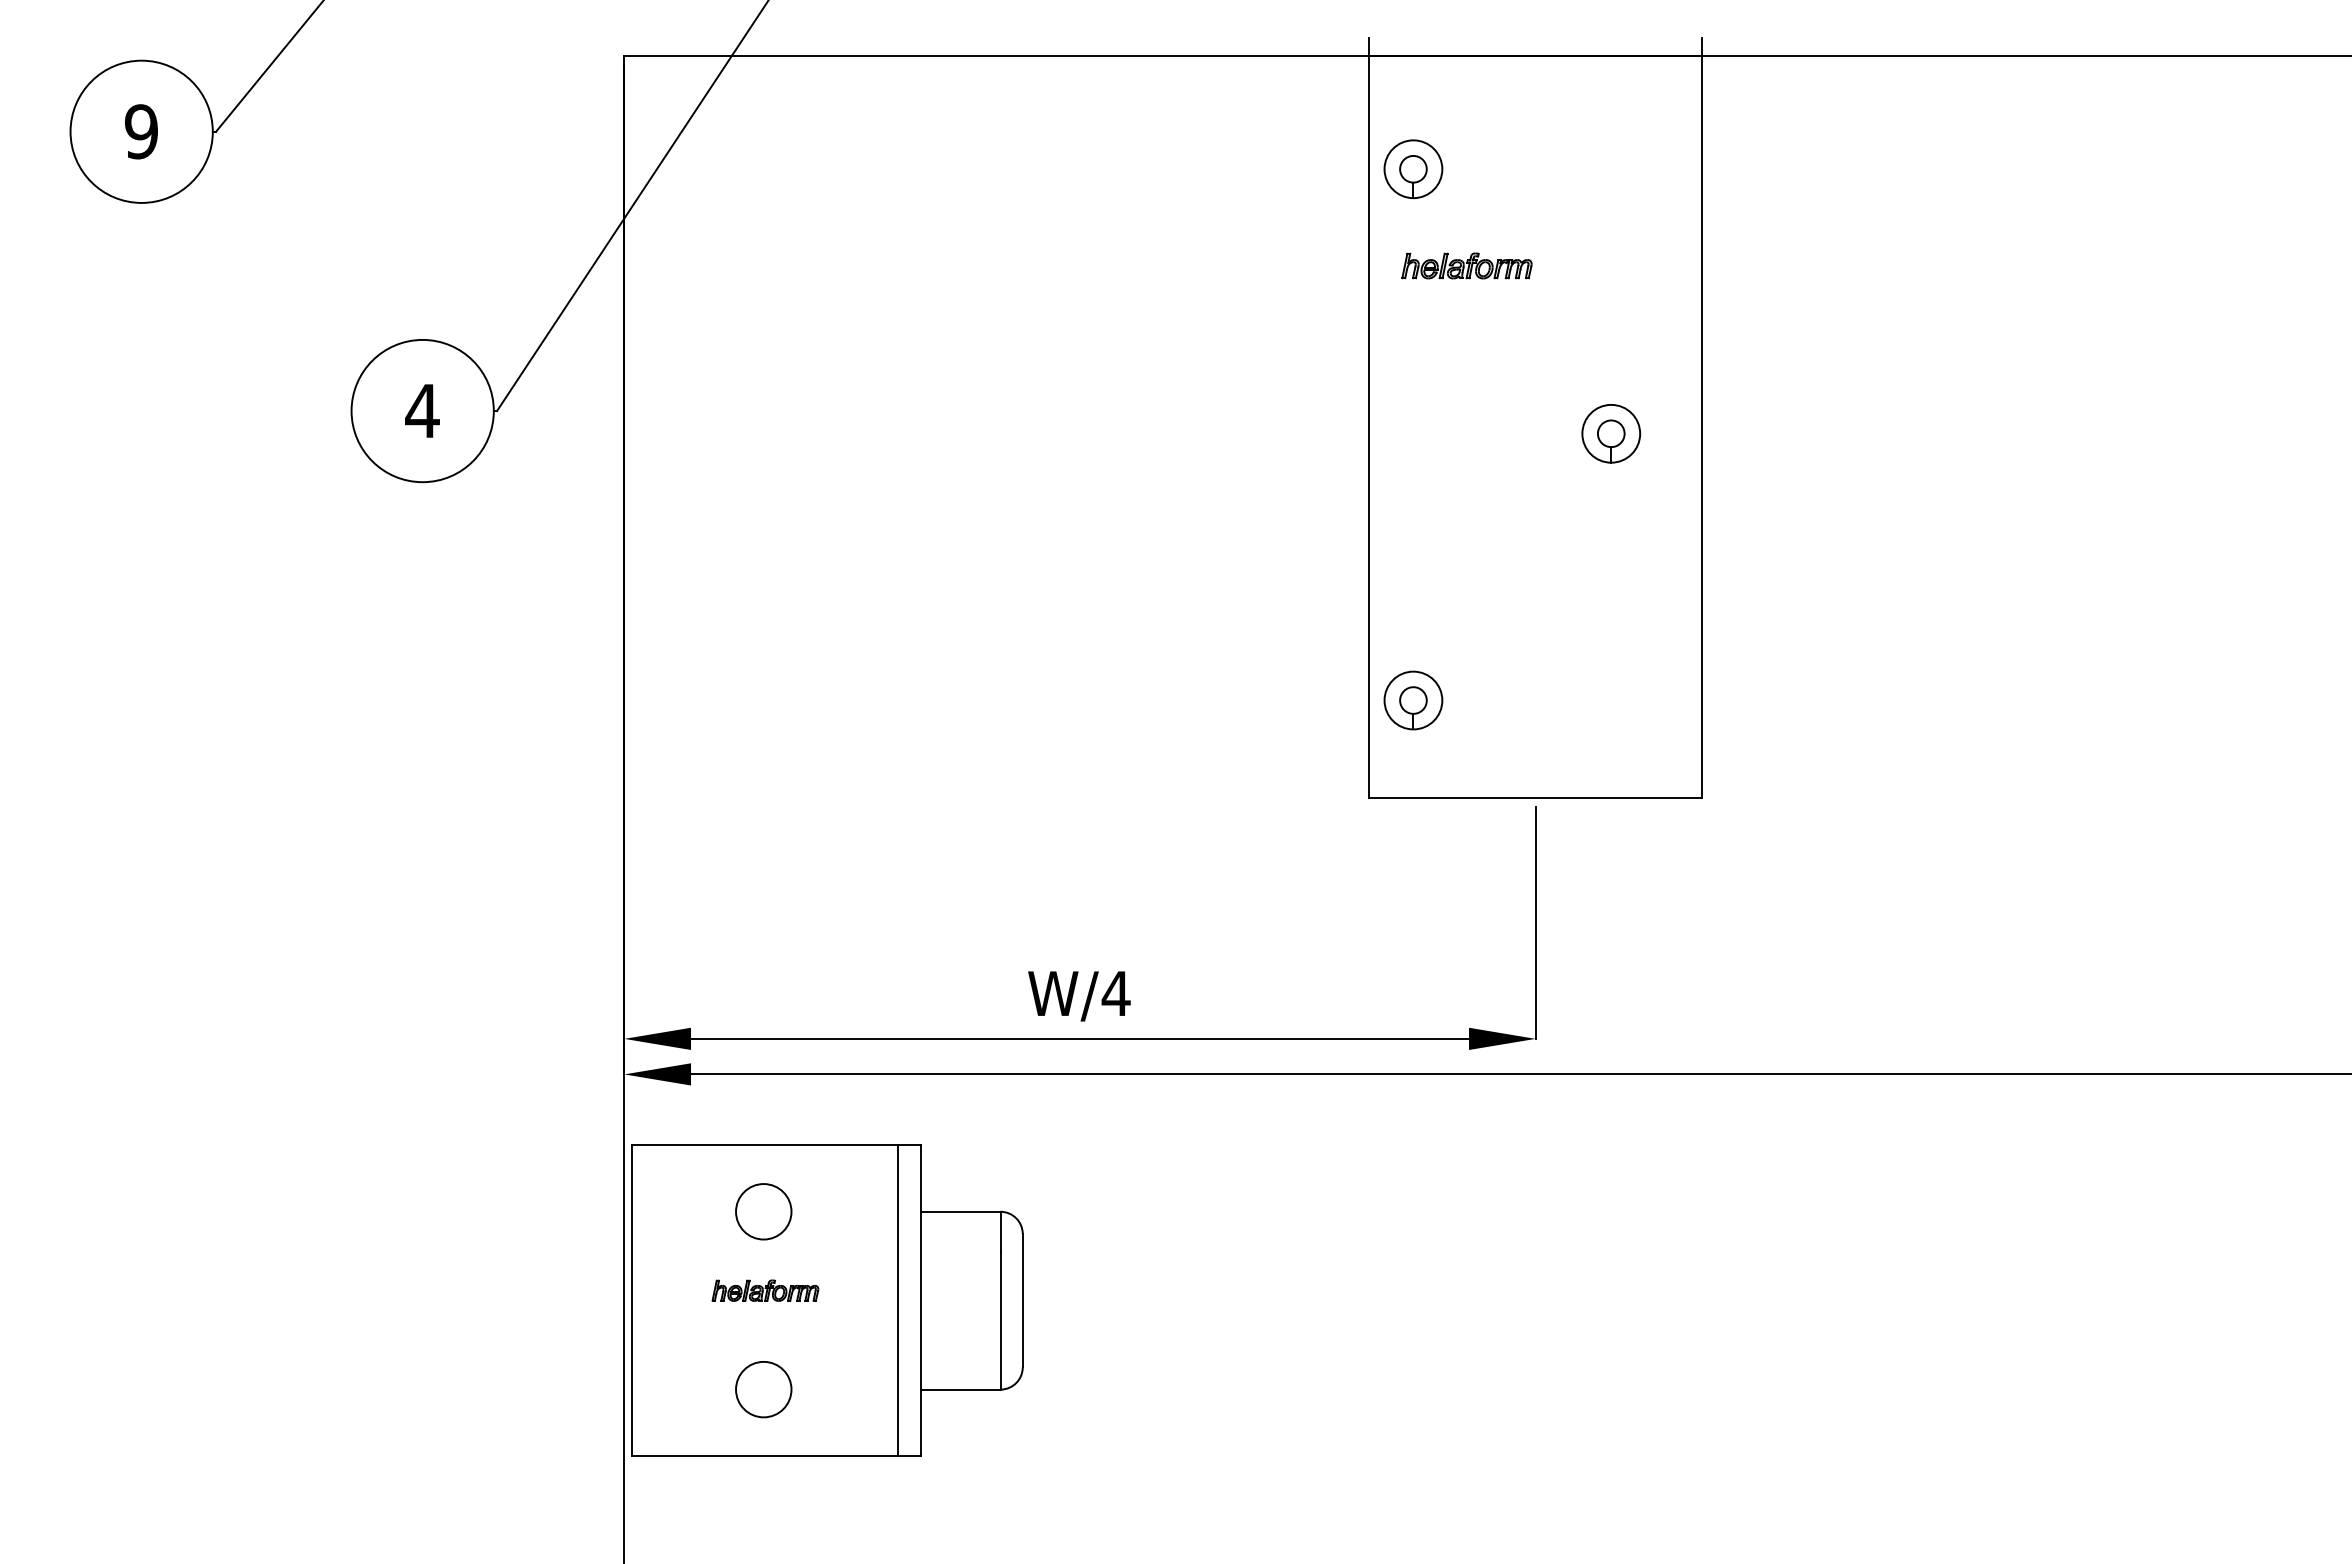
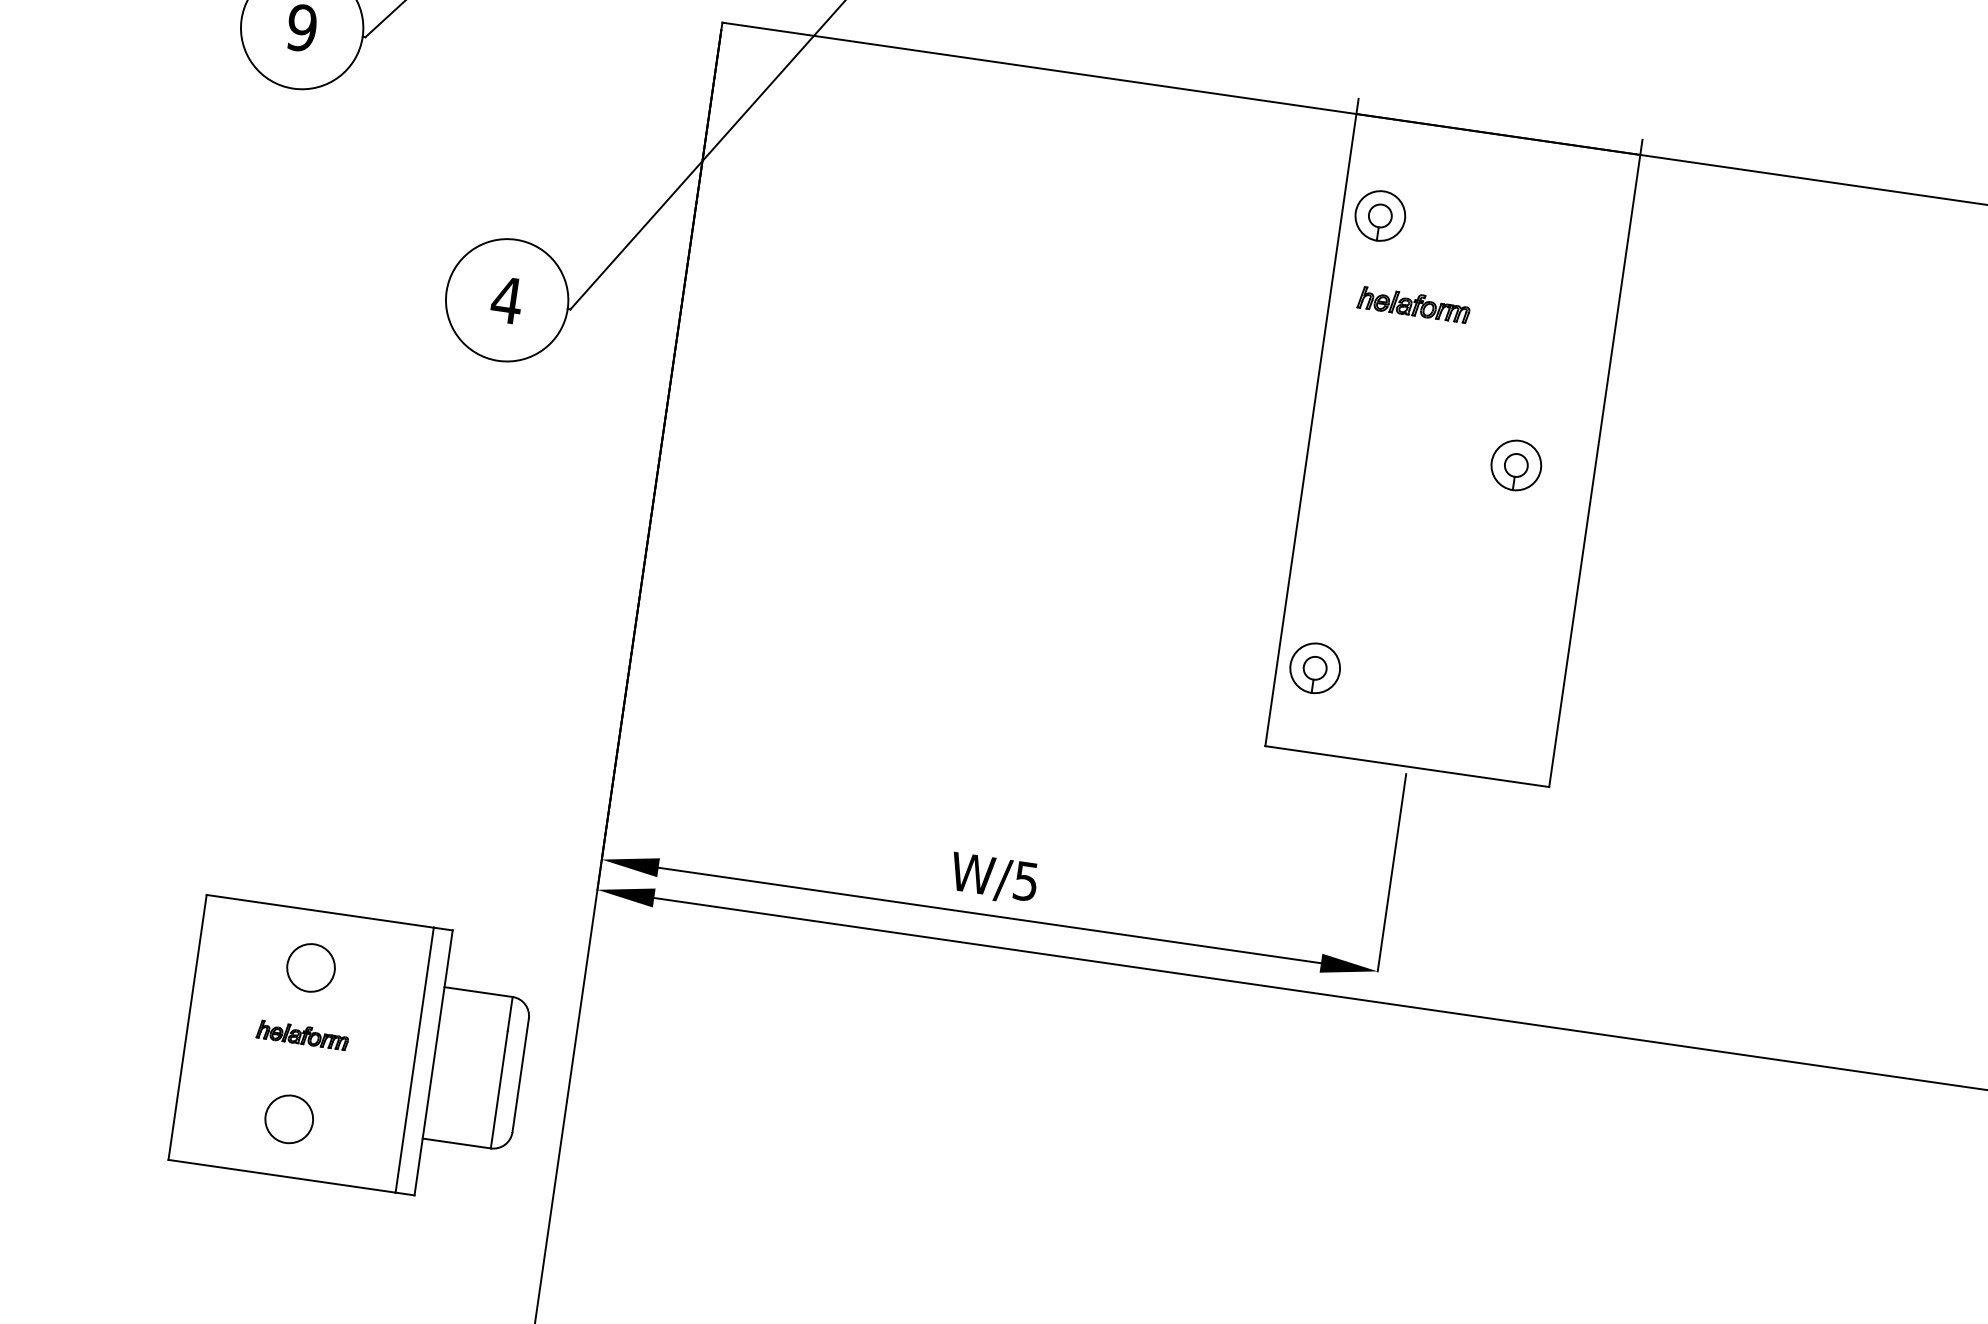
text: (1115, 993) -> (1025, 881), W/4 -> W/5
part: (827, 1300) -> (354, 1051), moved

